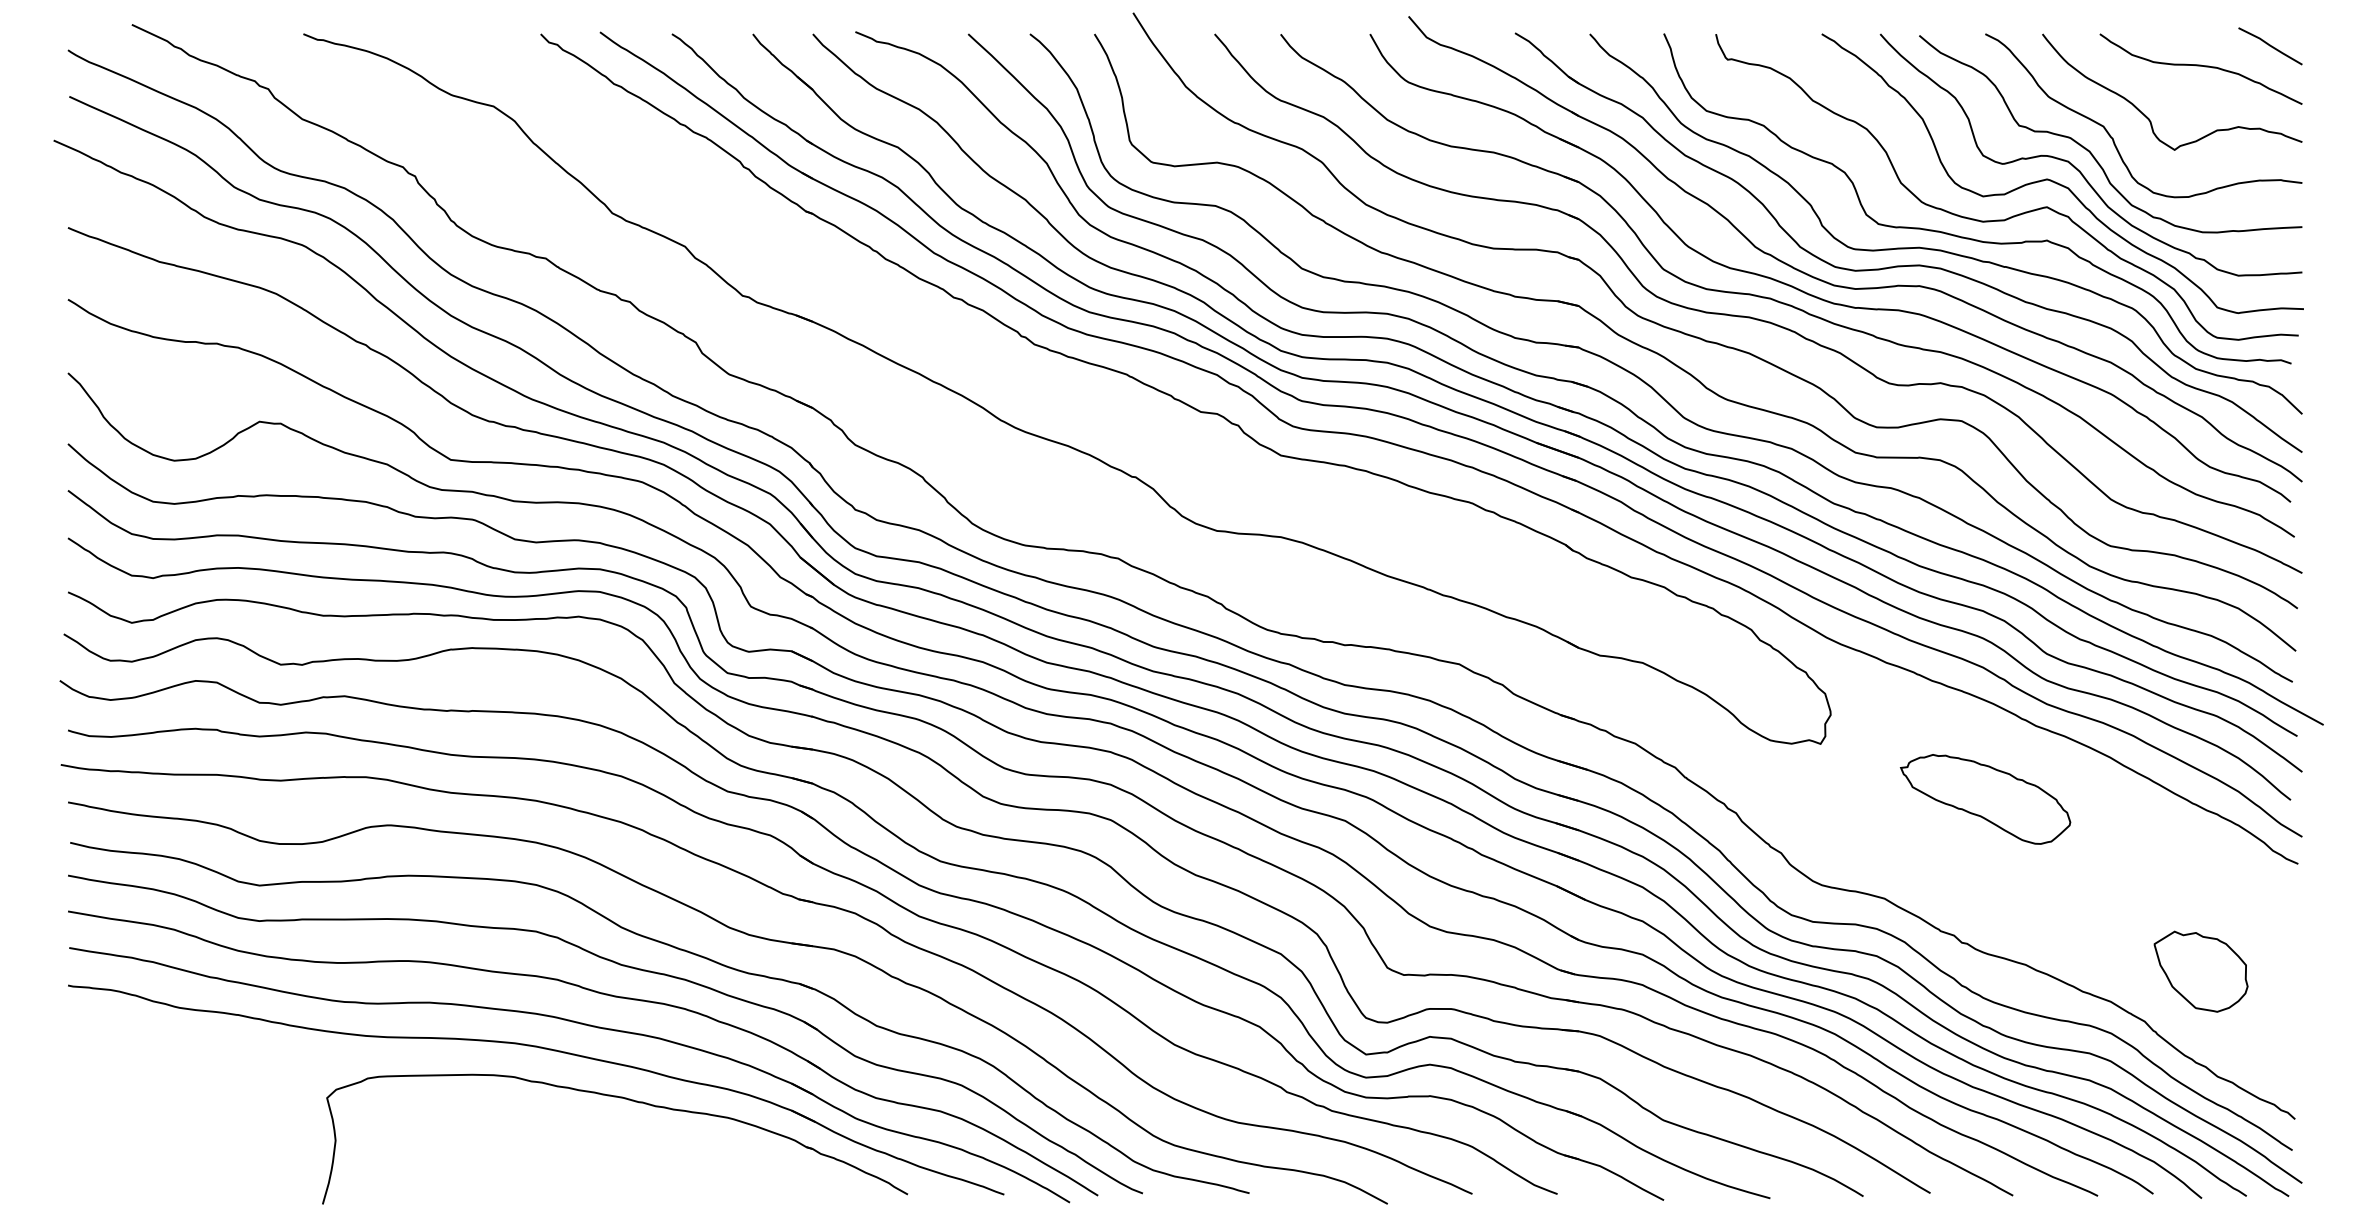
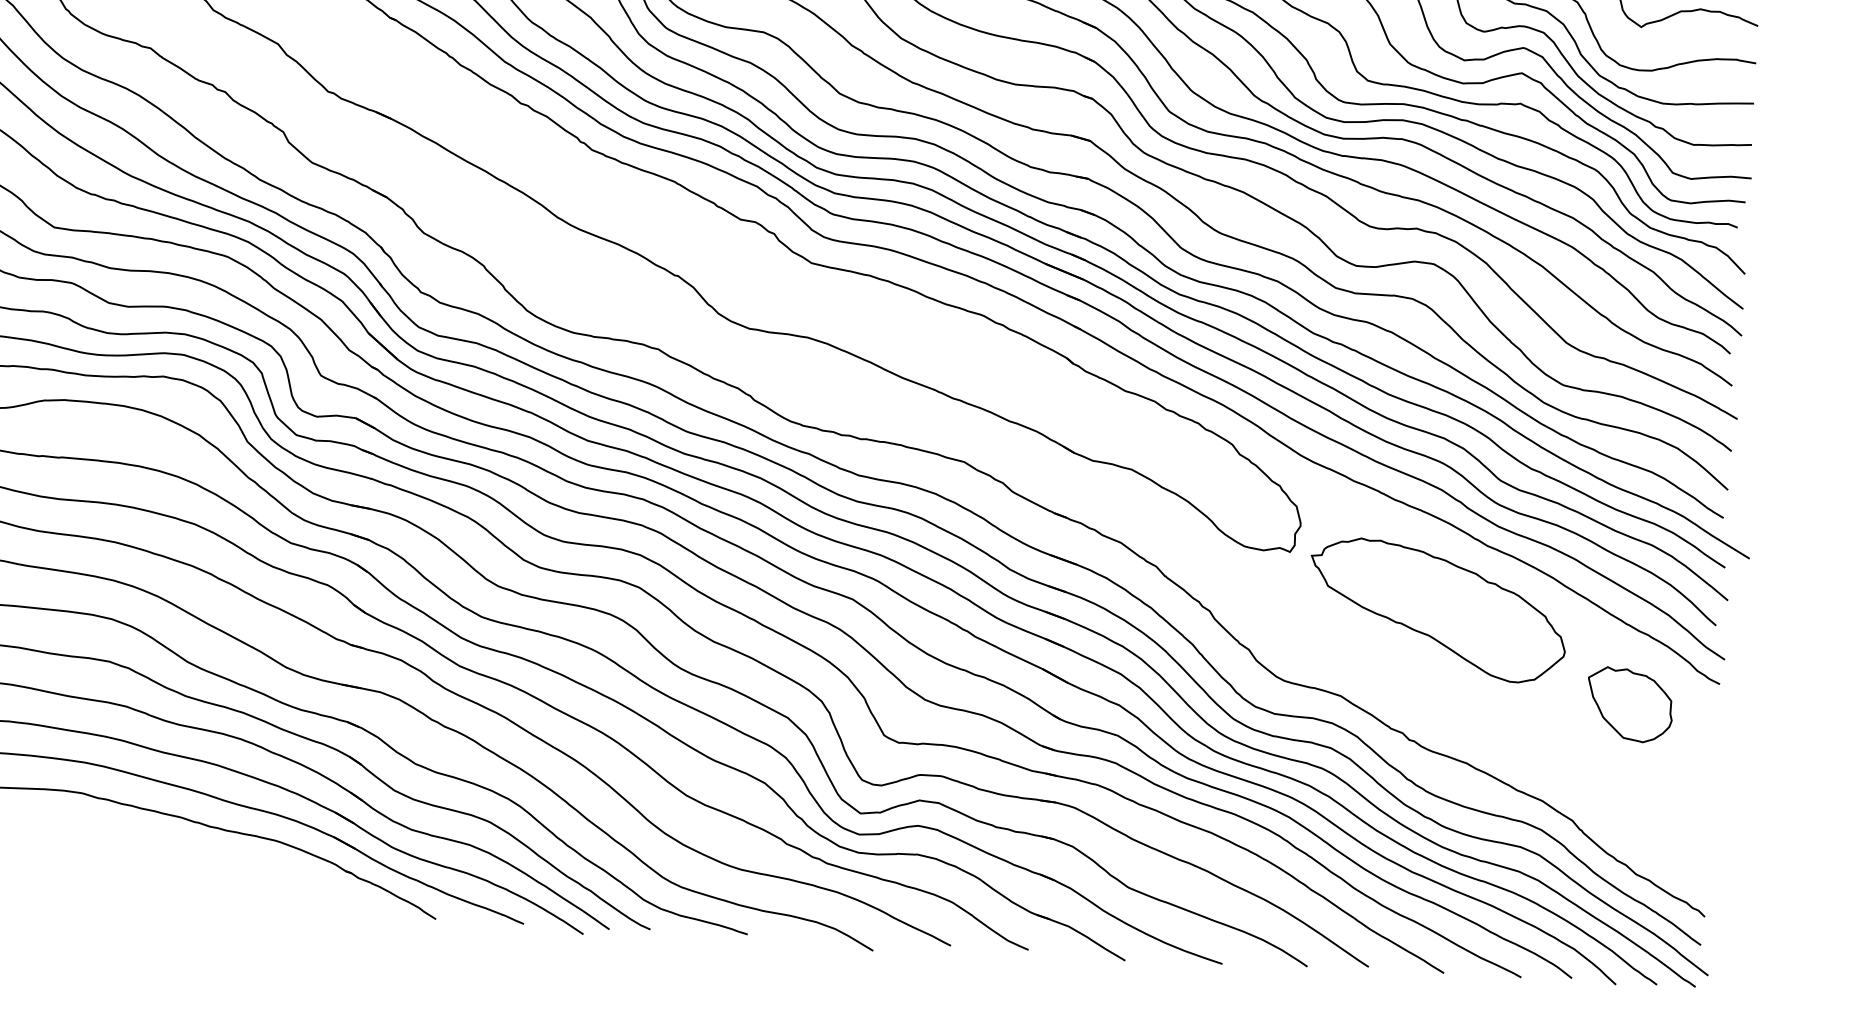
part: (1985, 799) -> (1437, 610), size x1.67
part: (2200, 971) -> (1629, 704), moved

